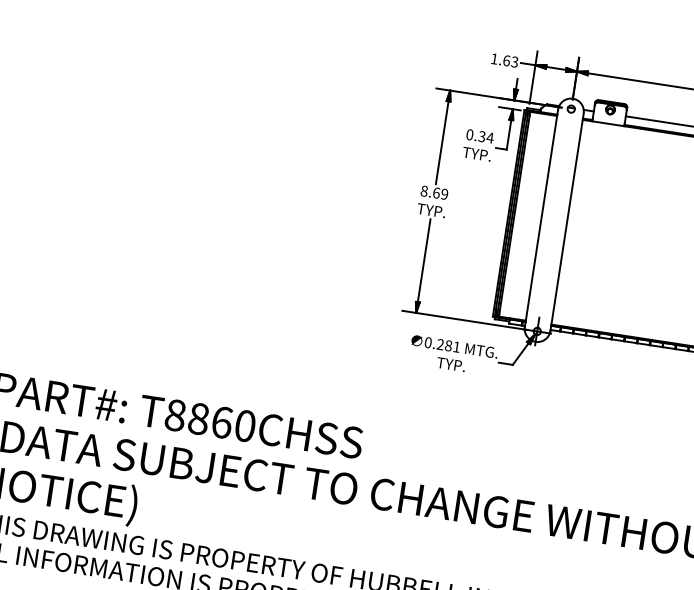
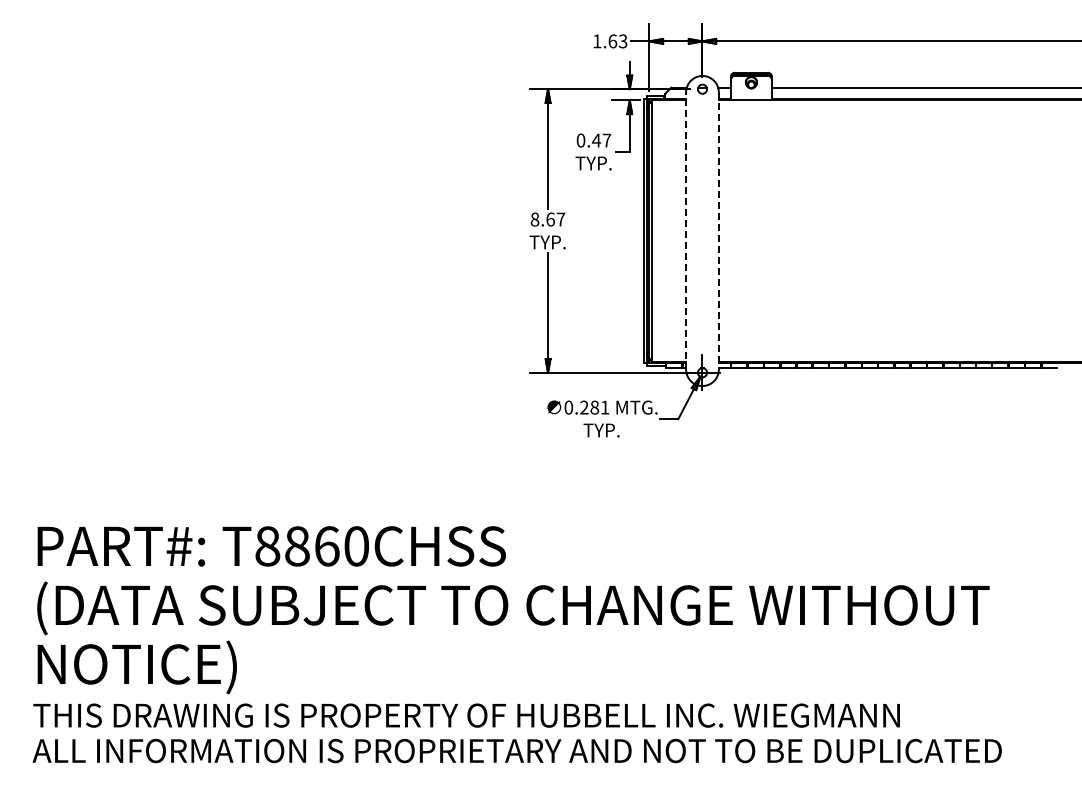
text: (485, 137) -> (601, 140), 0.34 -> 0.47
text: (444, 194) -> (560, 219), 8.69 -> 8.67
line: (541, 218) -> (686, 231), solid -> dashed
line: (566, 222) -> (718, 231), solid -> dashed

